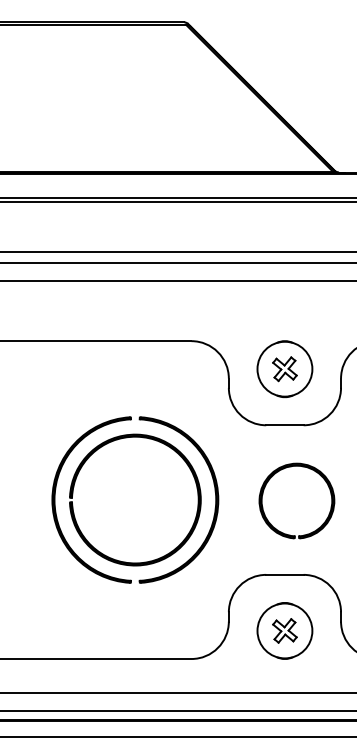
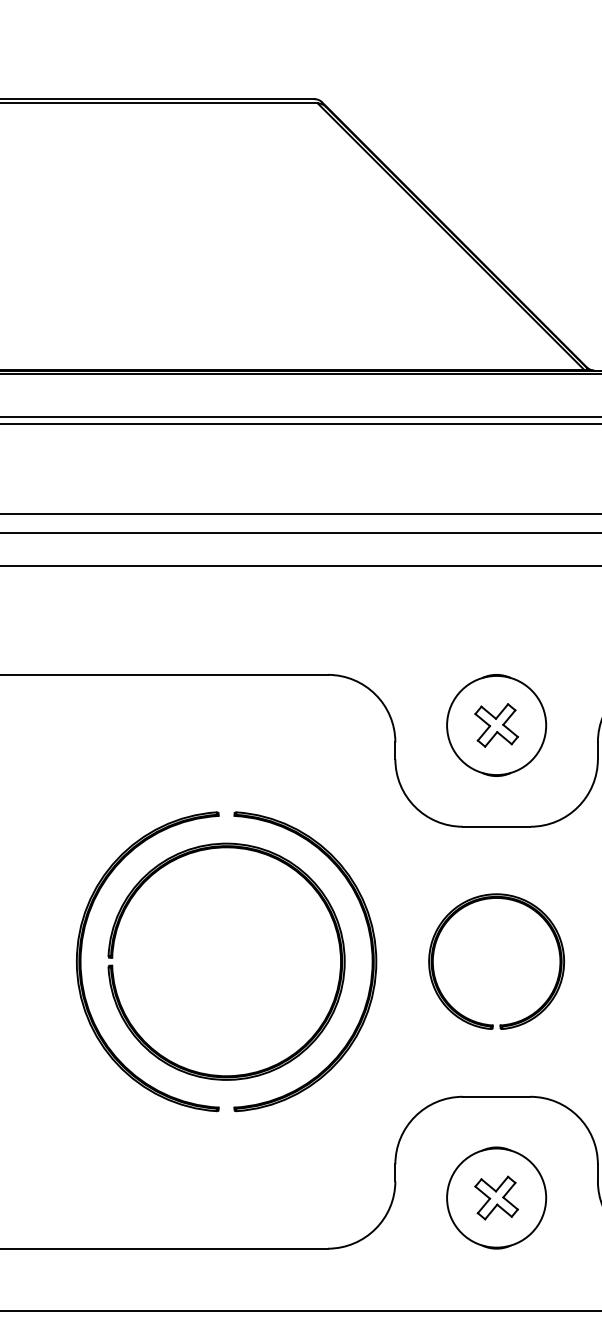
part: (284, 469) -> (474, 904), moved

